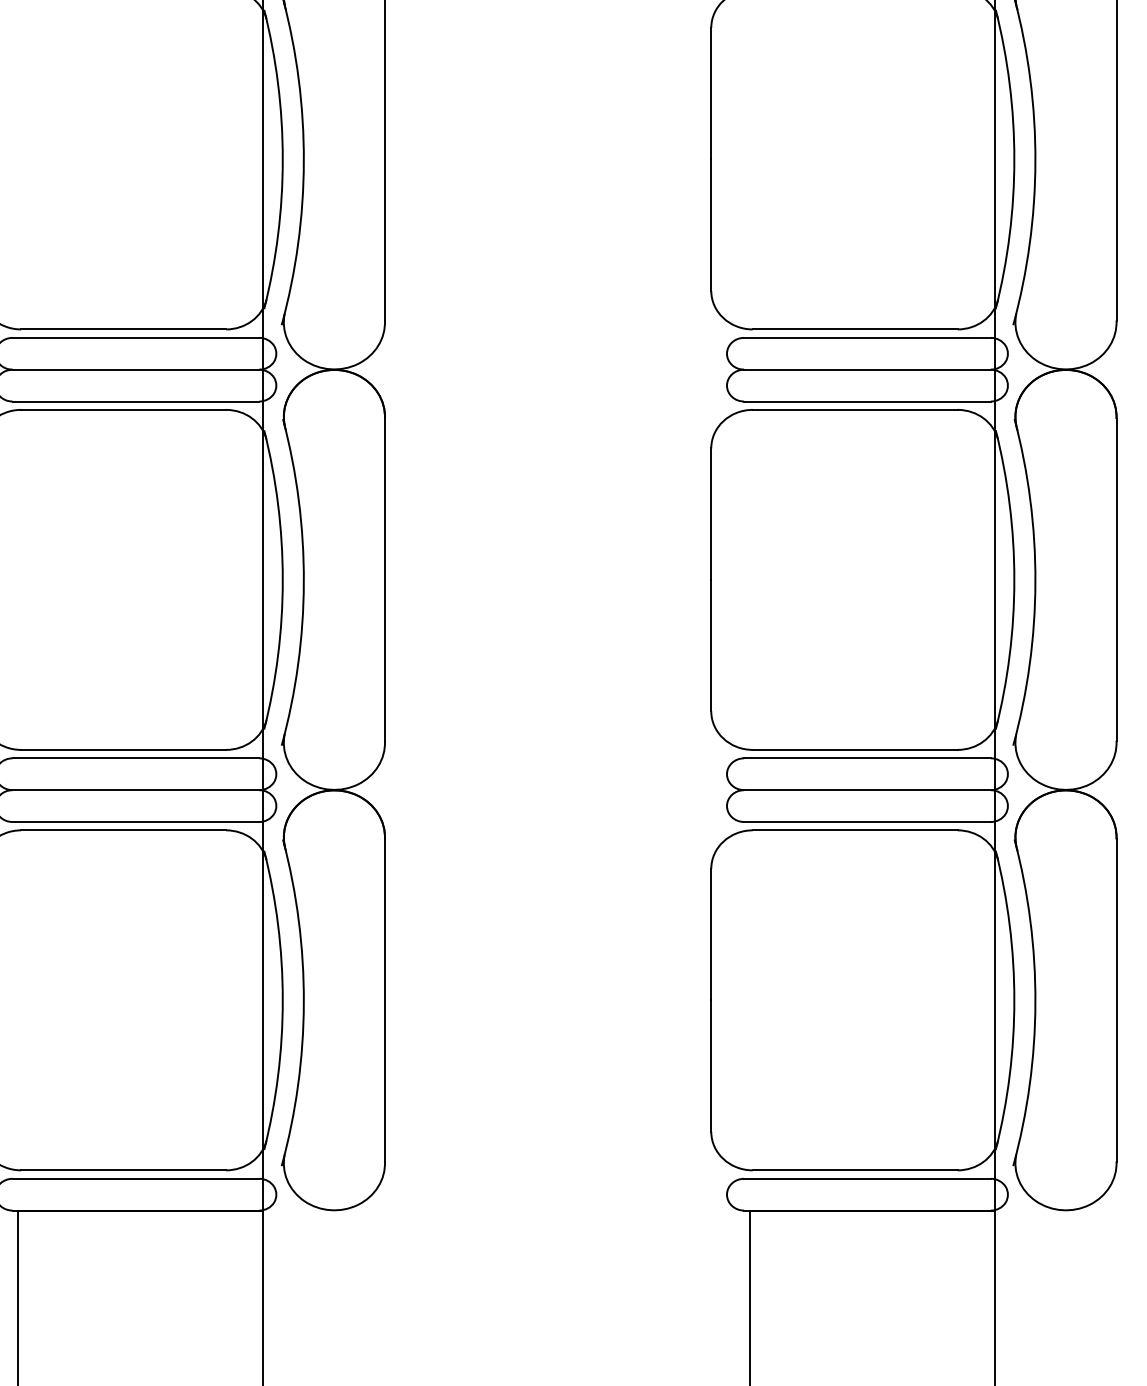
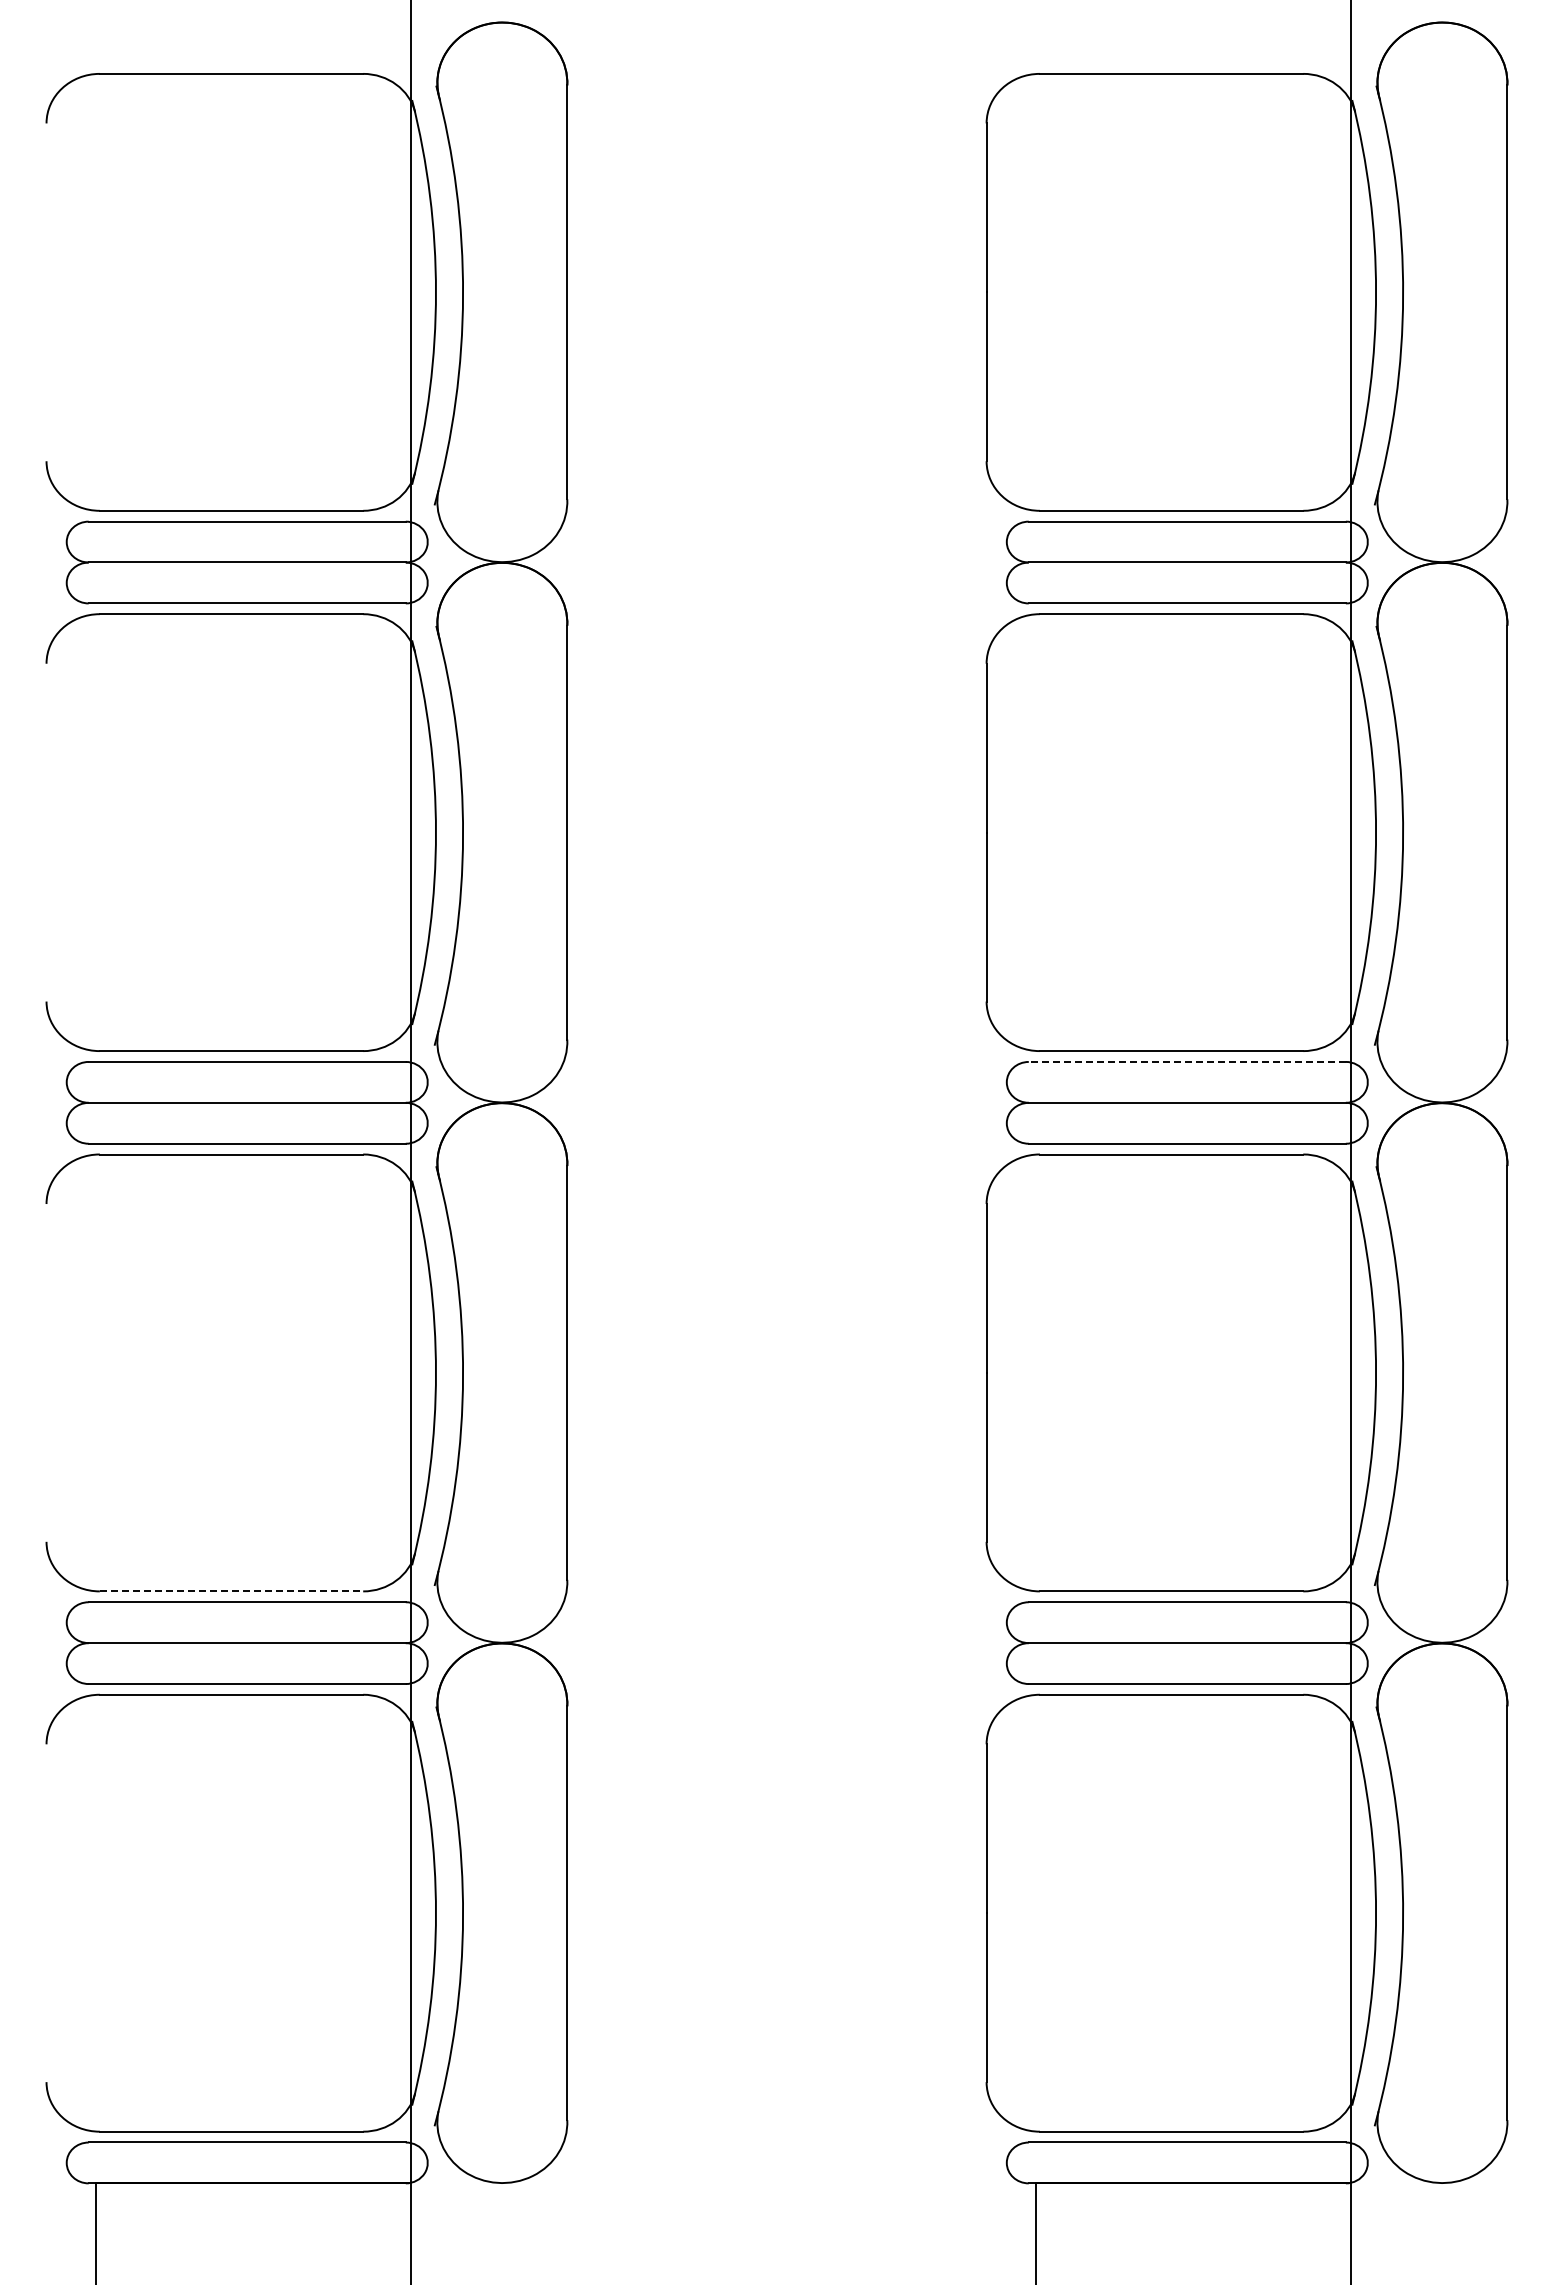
line: (867, 337) -> (1187, 1061), solid -> dashed
line: (123, 749) -> (231, 1591), solid -> dashed

